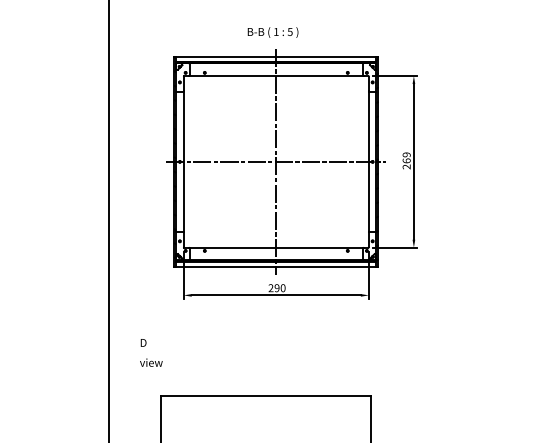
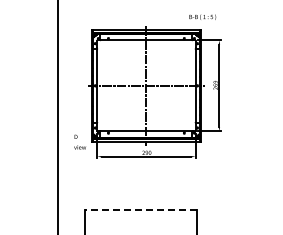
text: (272, 31) -> (202, 16), moved
text: (150, 351) -> (79, 141), moved
line: (265, 394) -> (140, 209), solid -> dashed

